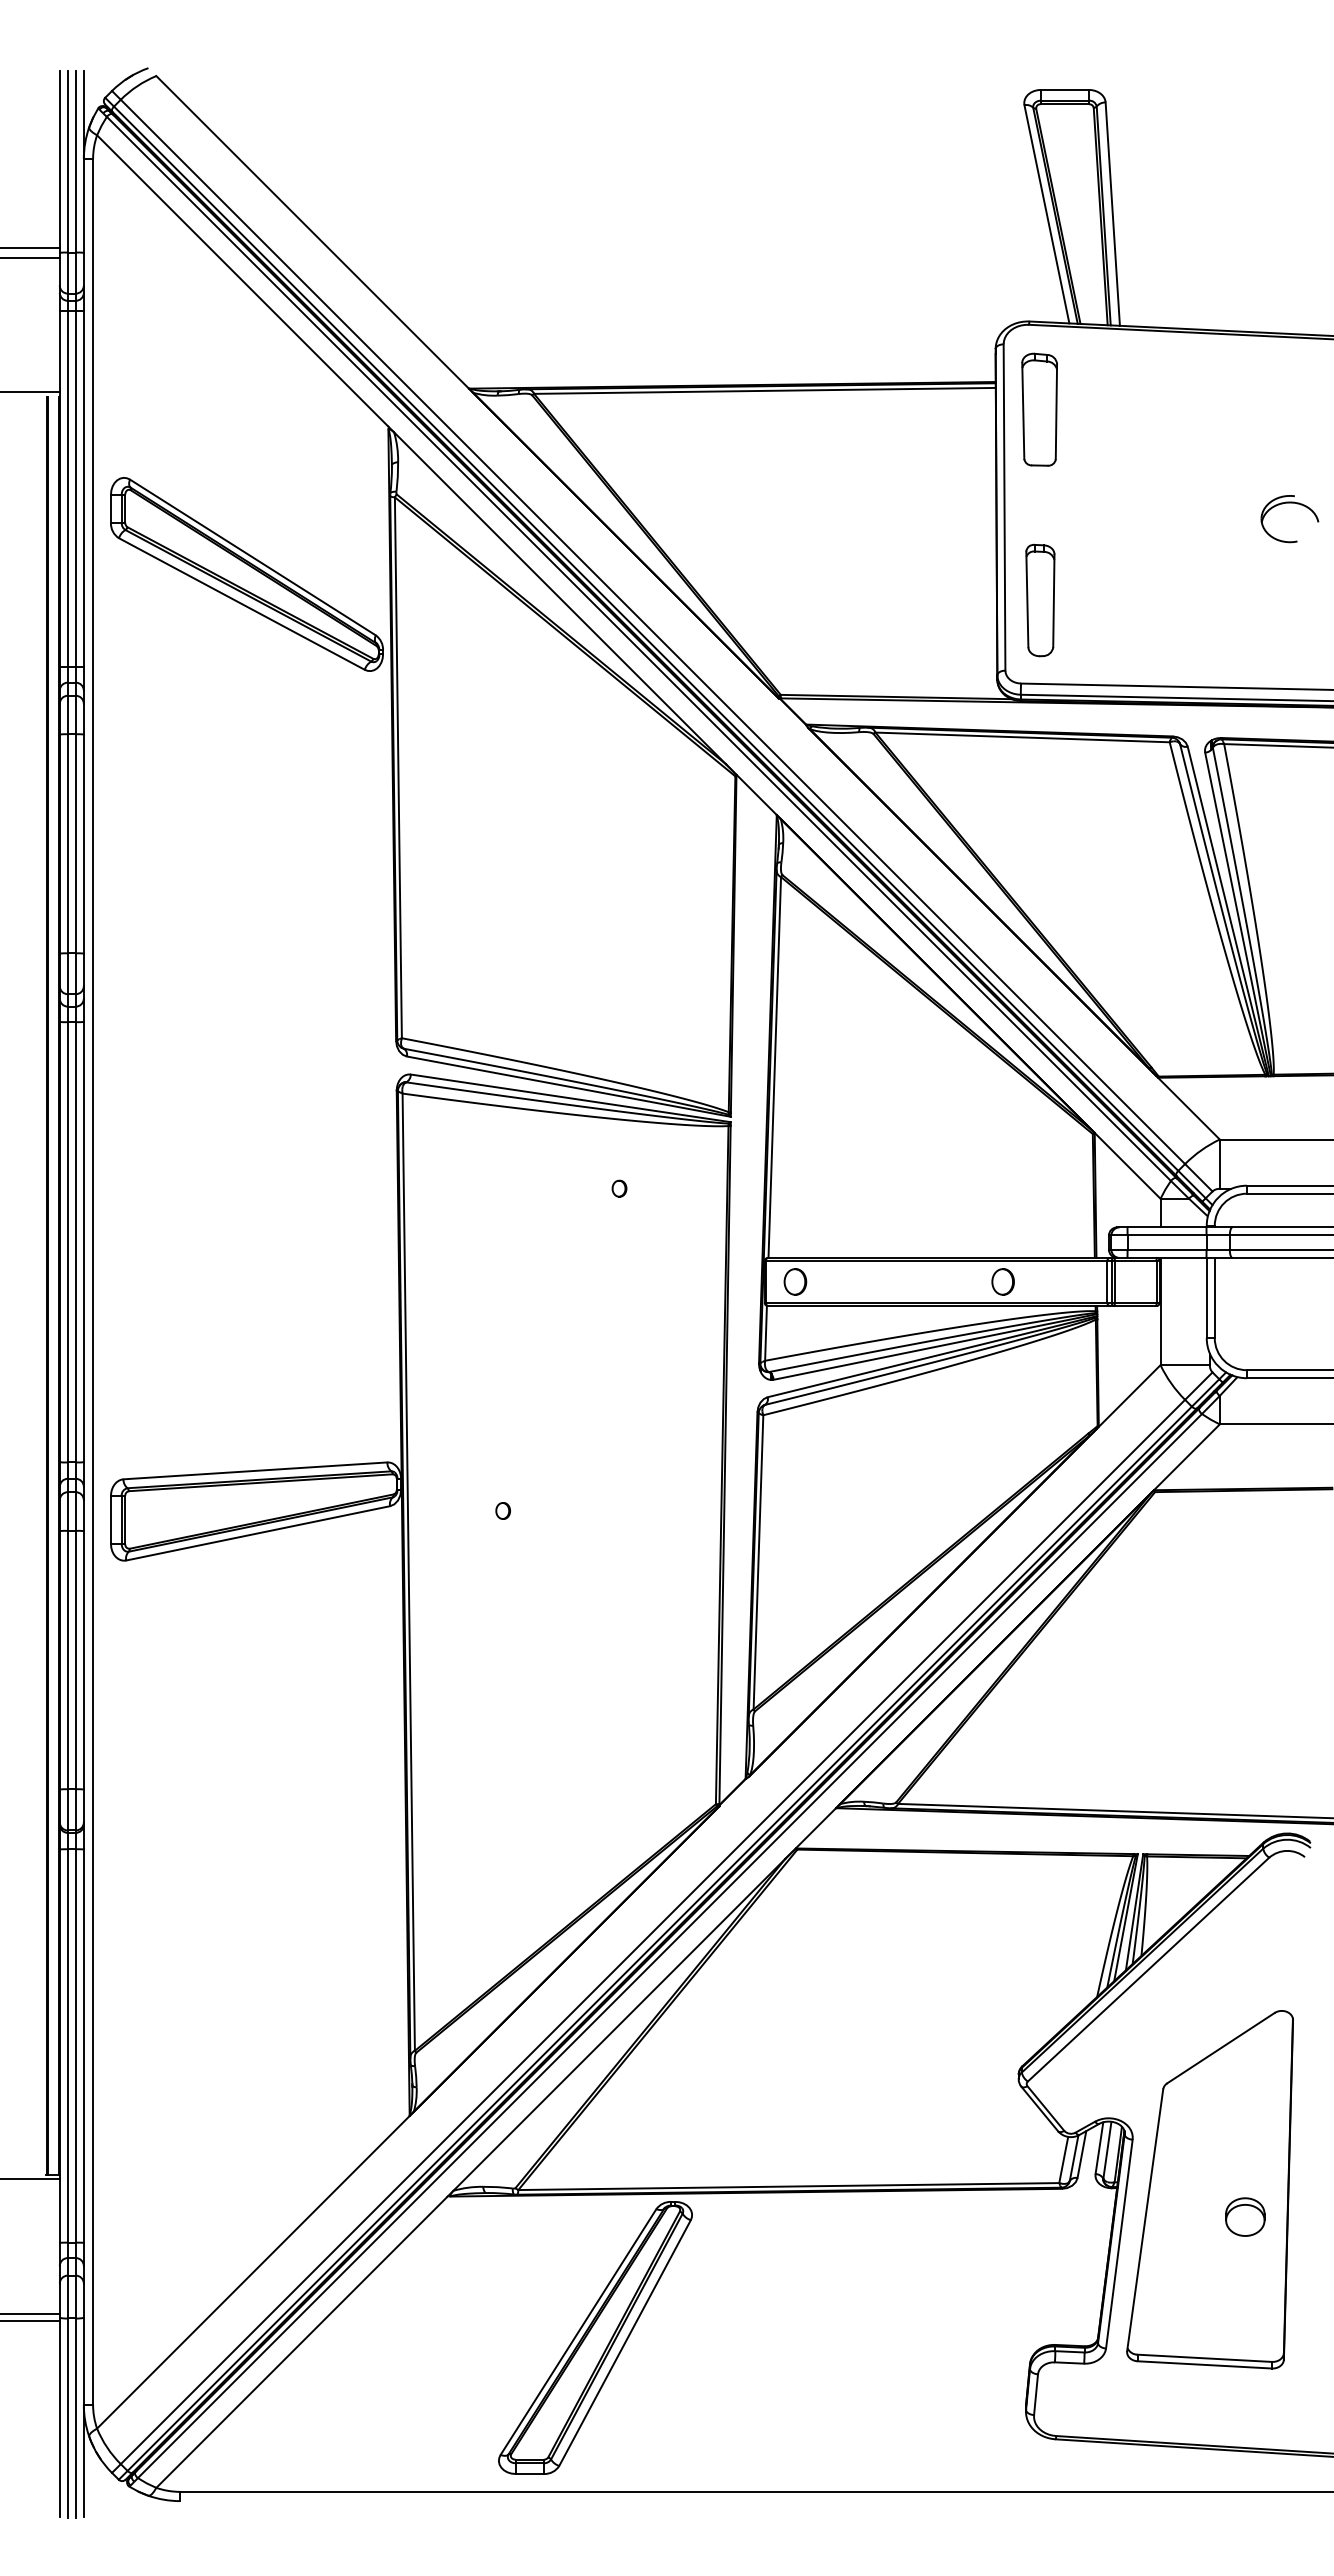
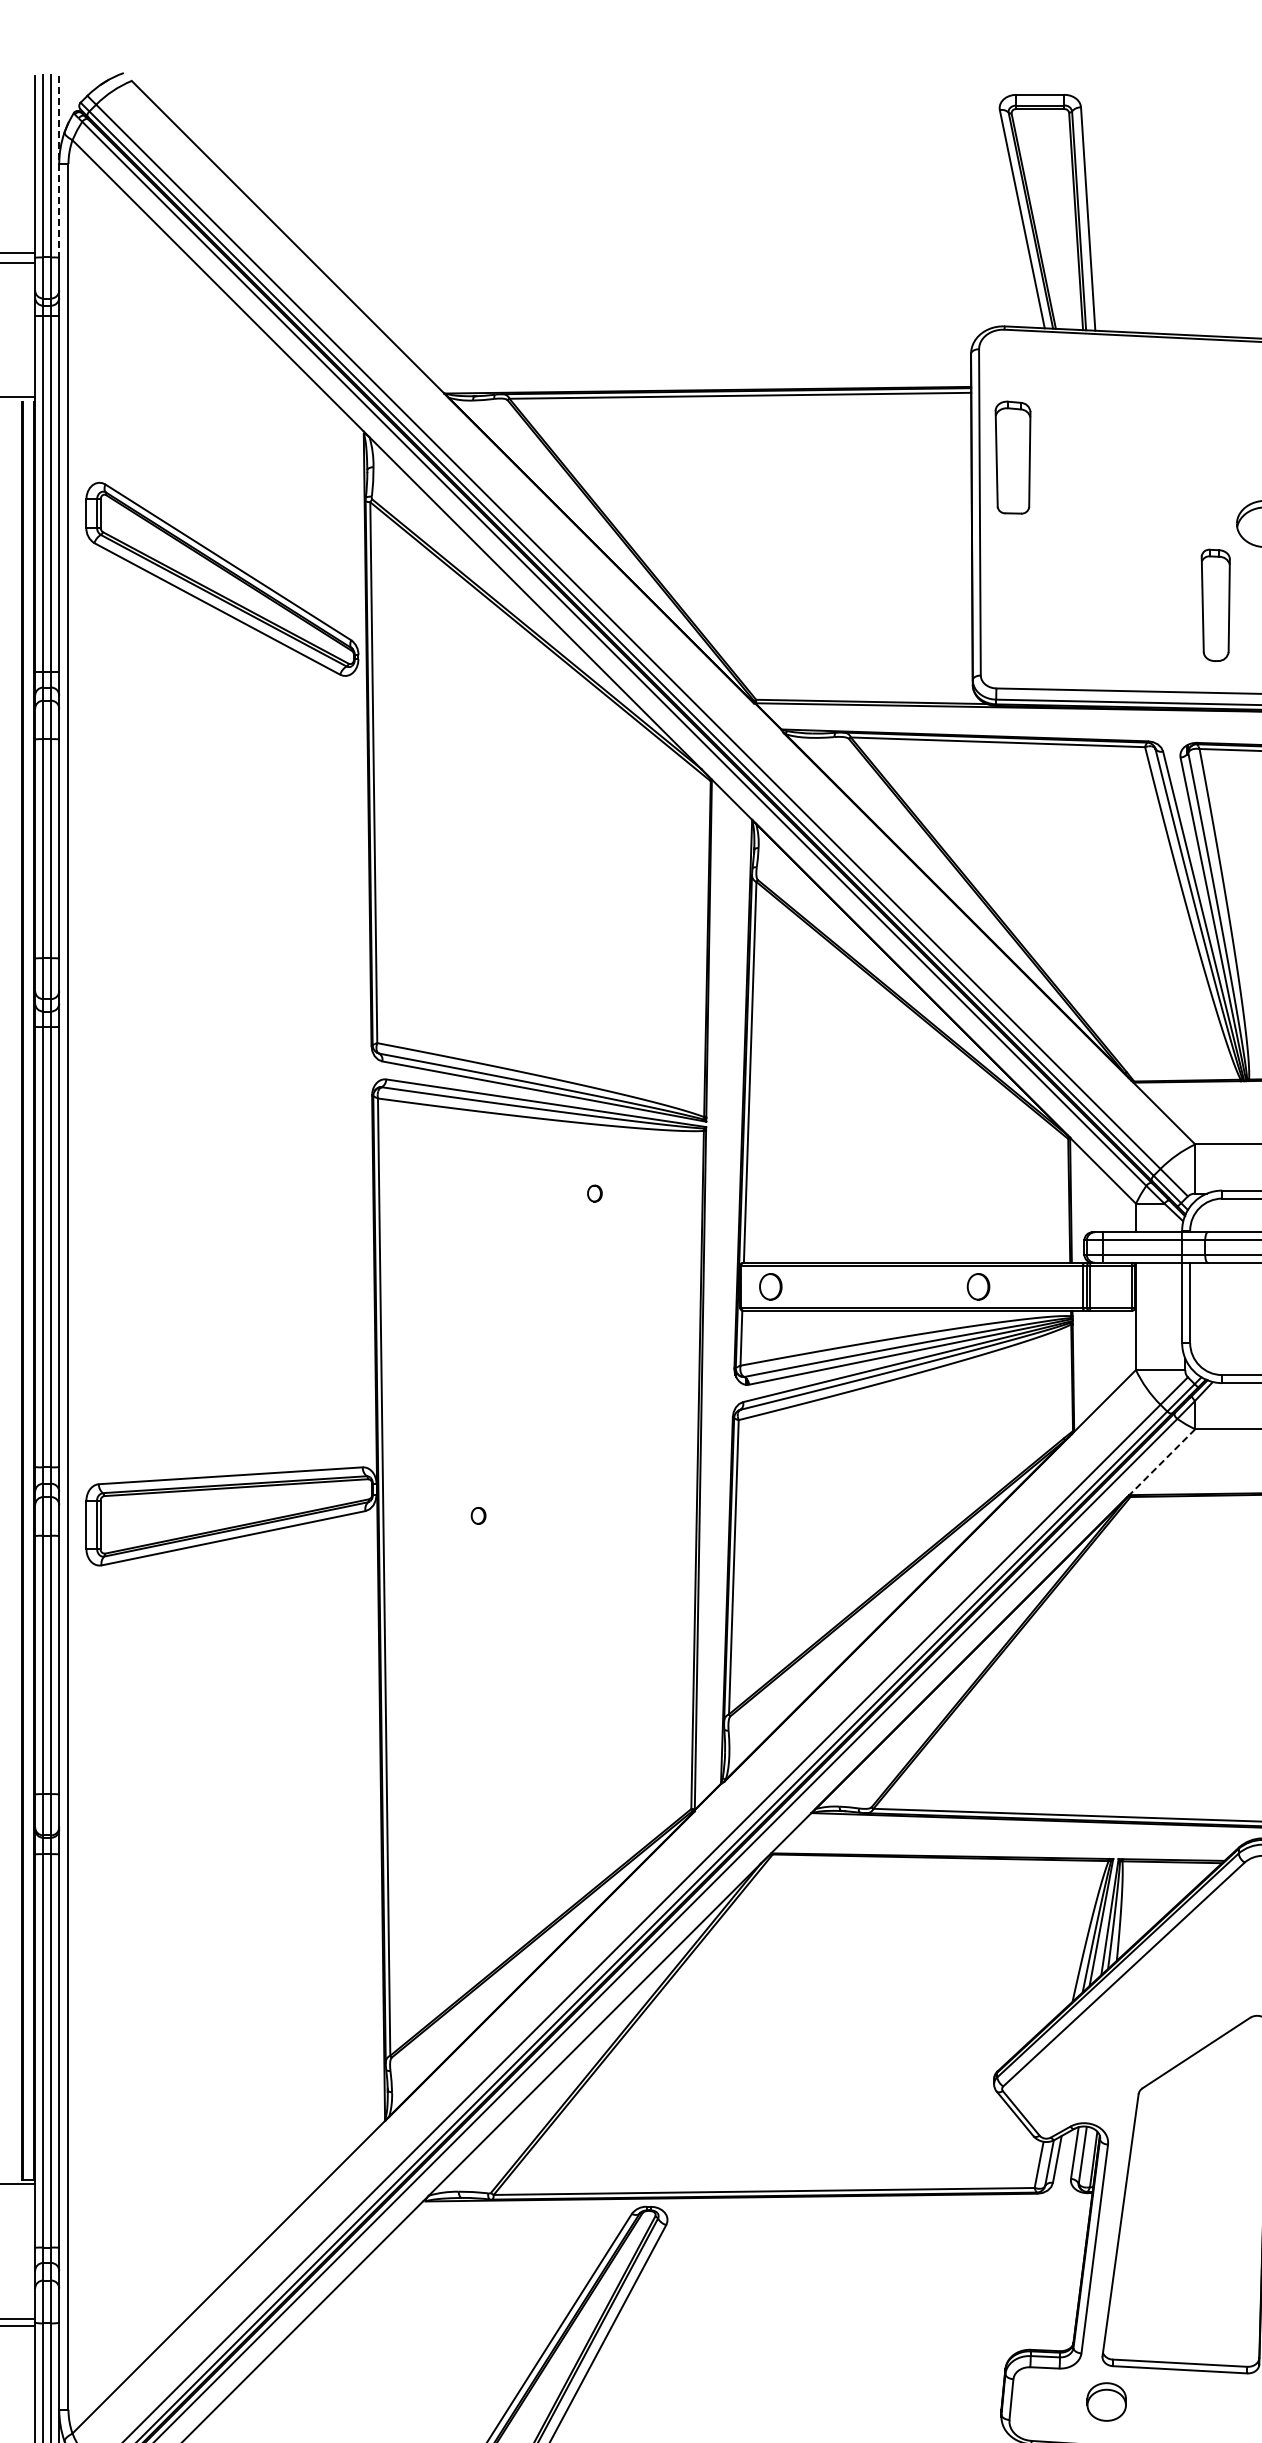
line: (83, 161) -> (58, 166), solid -> dashed
part: (1039, 409) -> (1012, 457), moved
part: (1040, 600) -> (1215, 605), moved
line: (1186, 1457) -> (1161, 1462), solid -> dashed
part: (1245, 2216) -> (1106, 2401), moved

